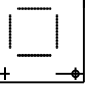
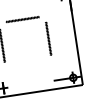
line: (34, 55) -> (30, 65), removed

